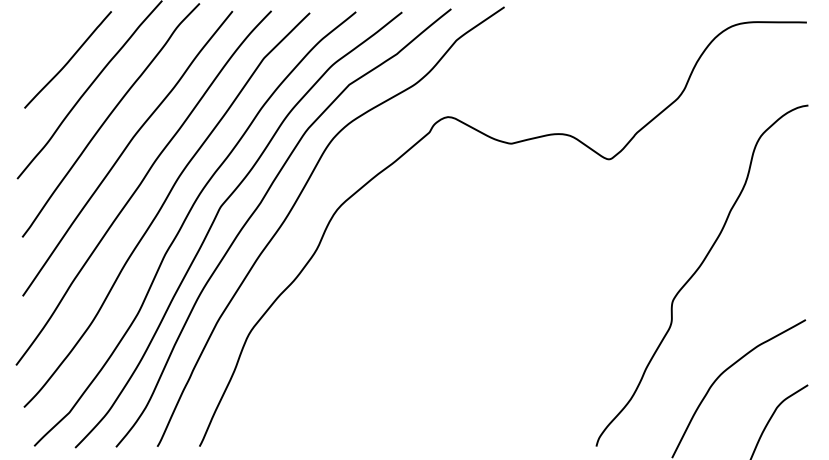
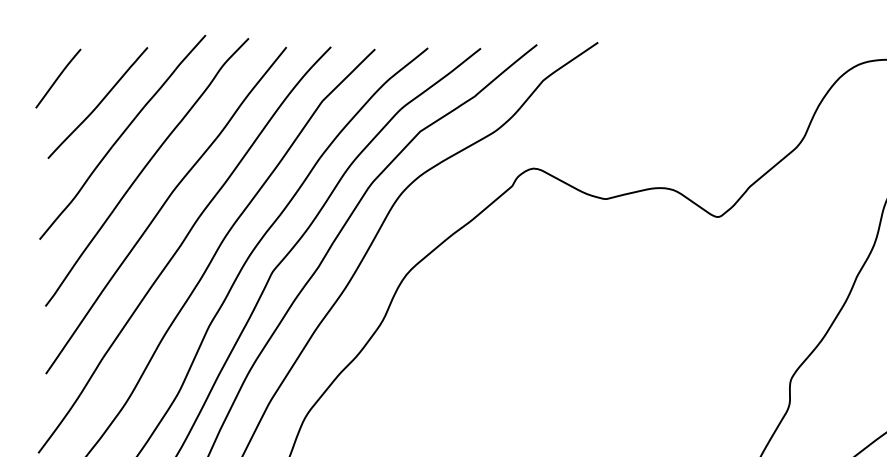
curve: (33, 38) -> (58, 78), added

